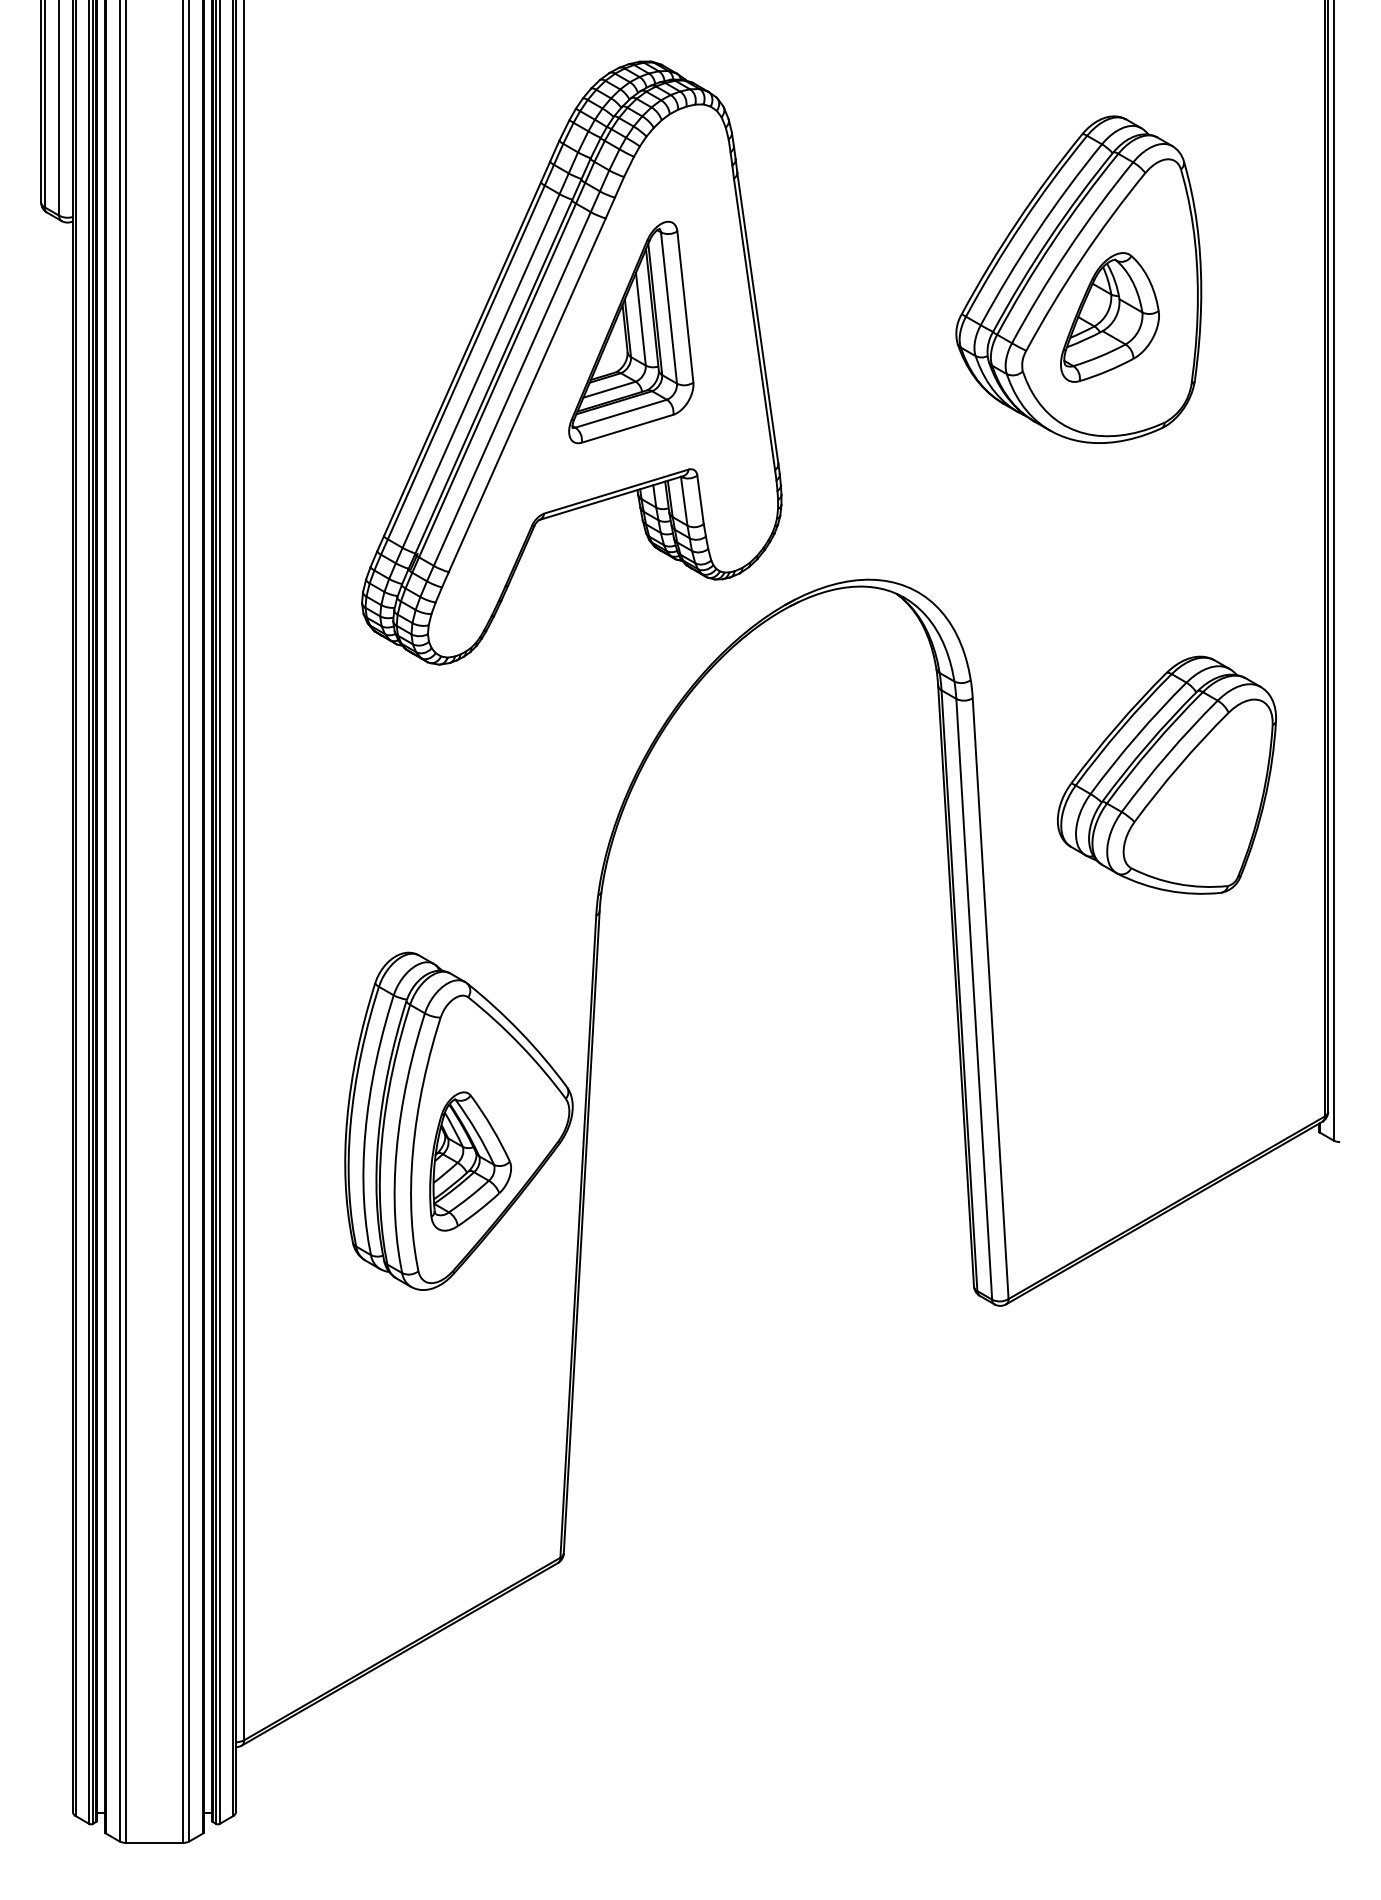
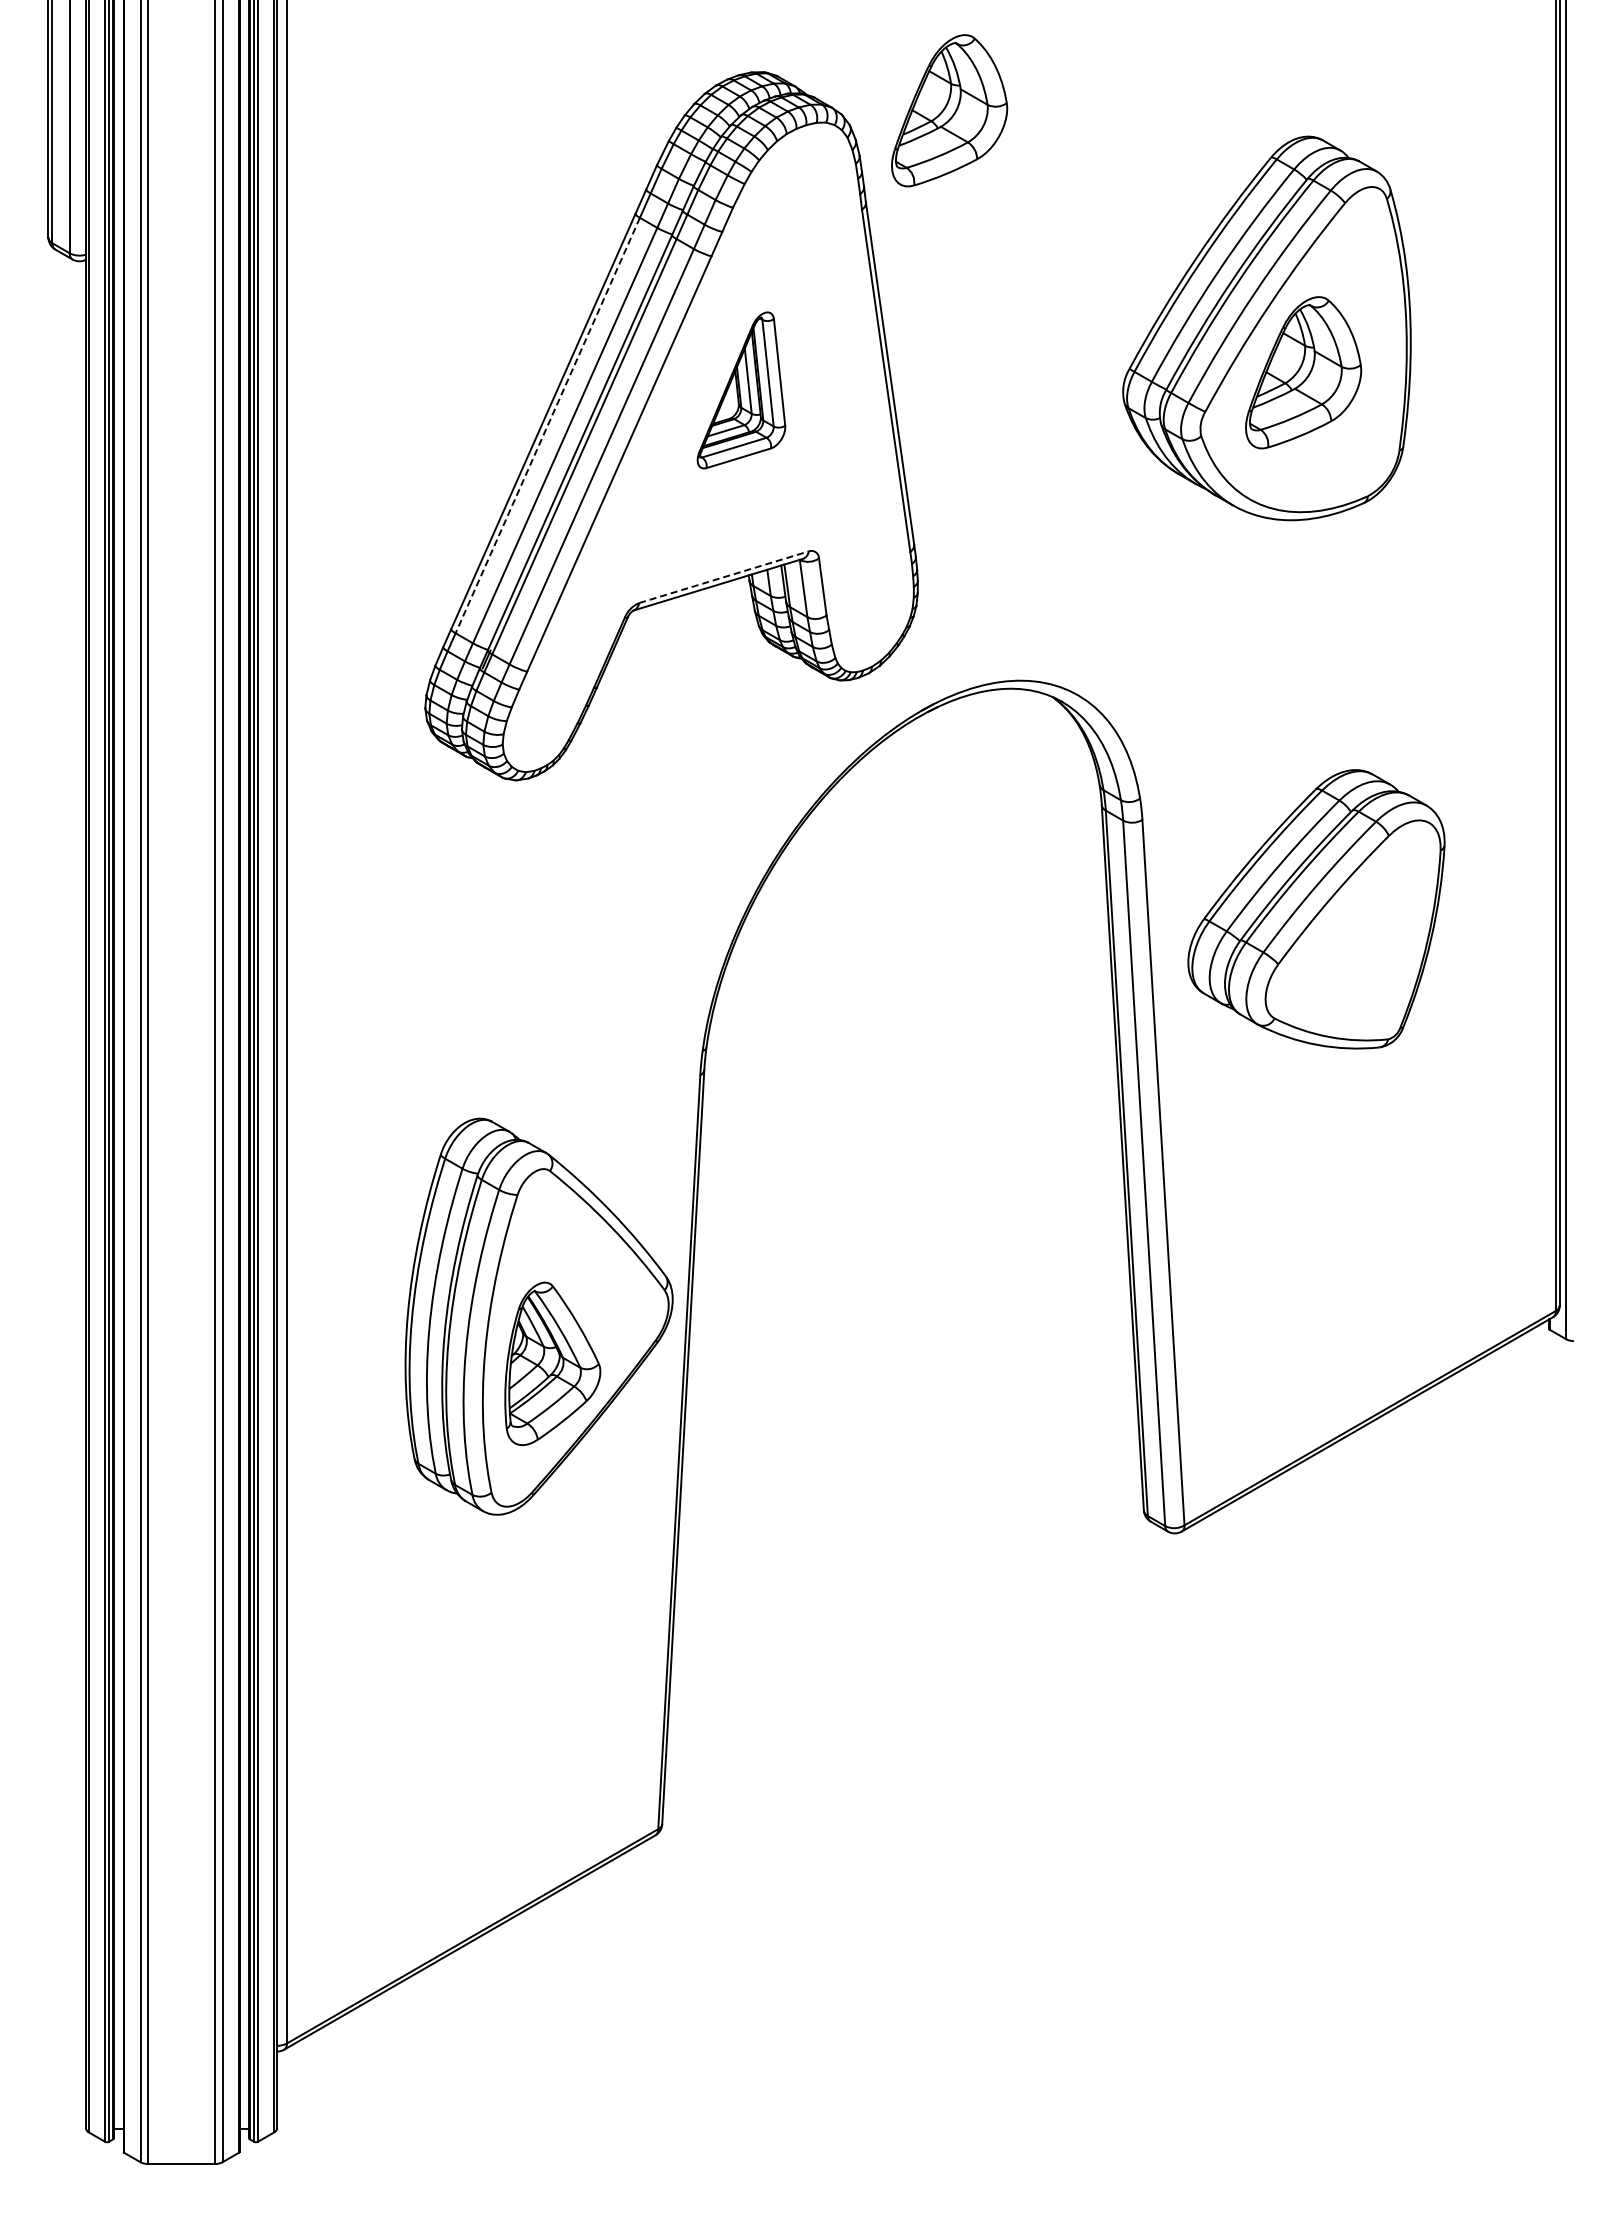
part: (808, 94) -> (949, 110), added
part: (631, 332) -> (741, 390), size x0.6
line: (466, 363) -> (547, 426), solid -> dashed
line: (615, 491) -> (723, 577), solid -> dashed
part: (1166, 775) -> (1316, 909), moved

